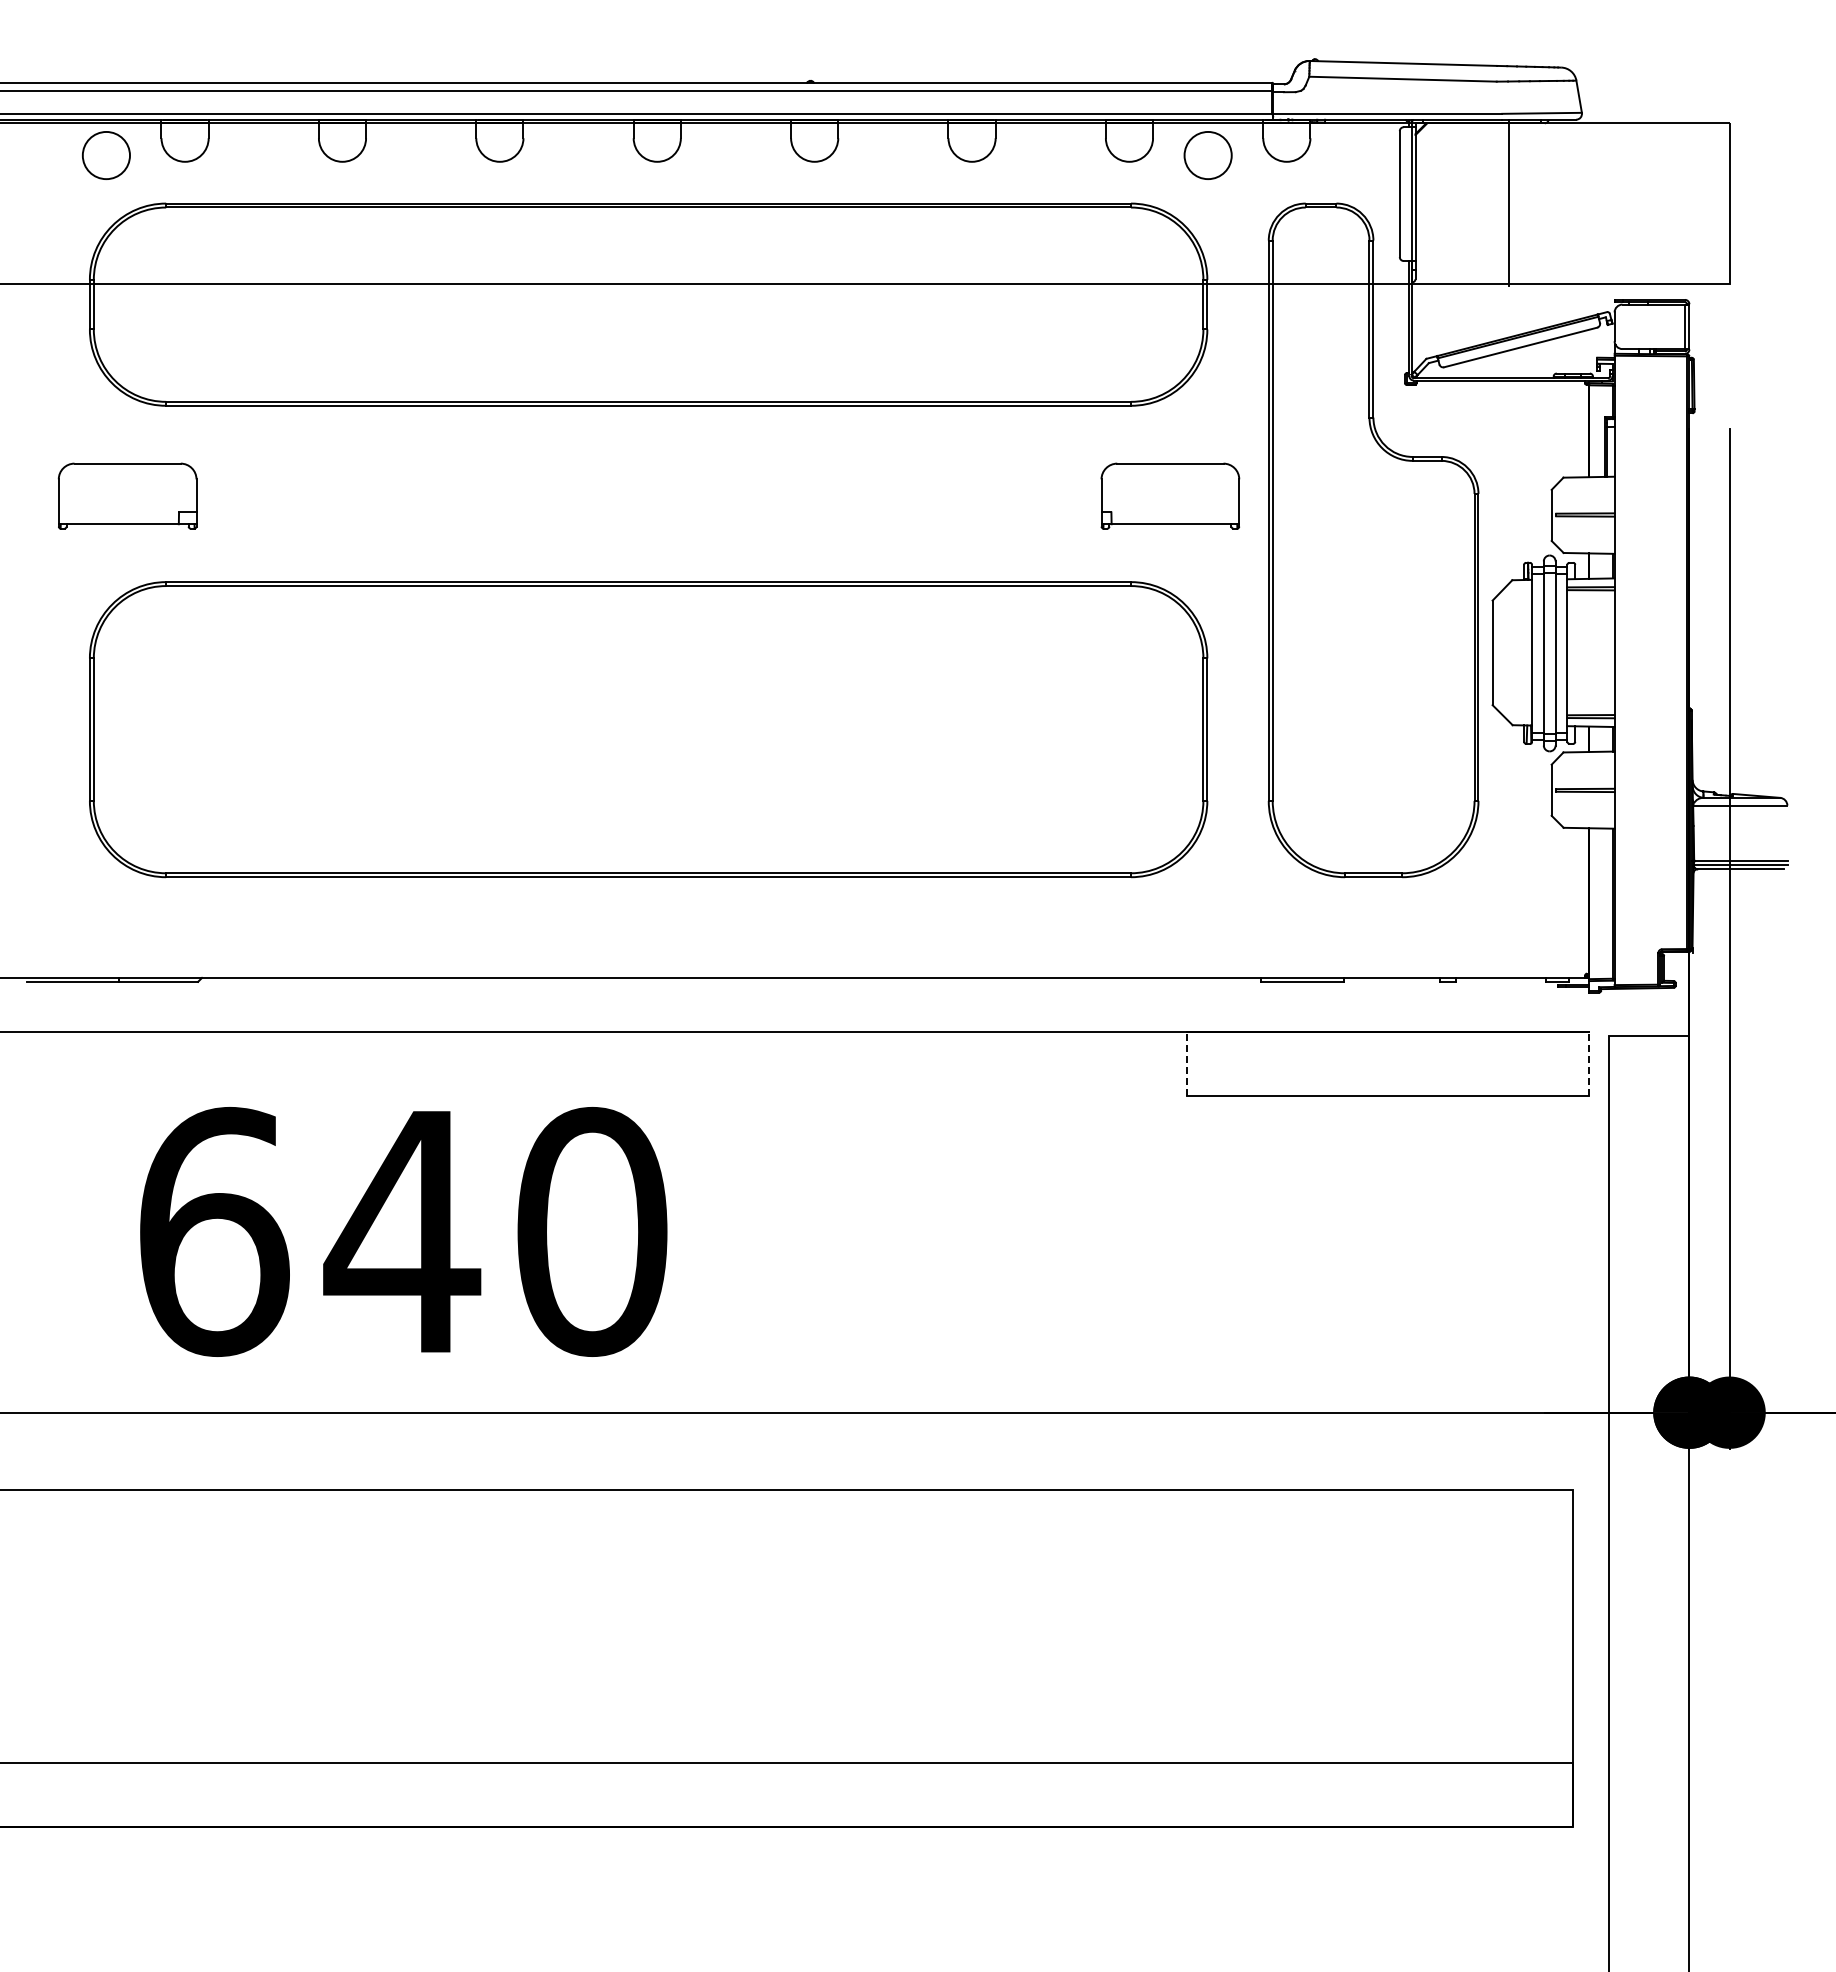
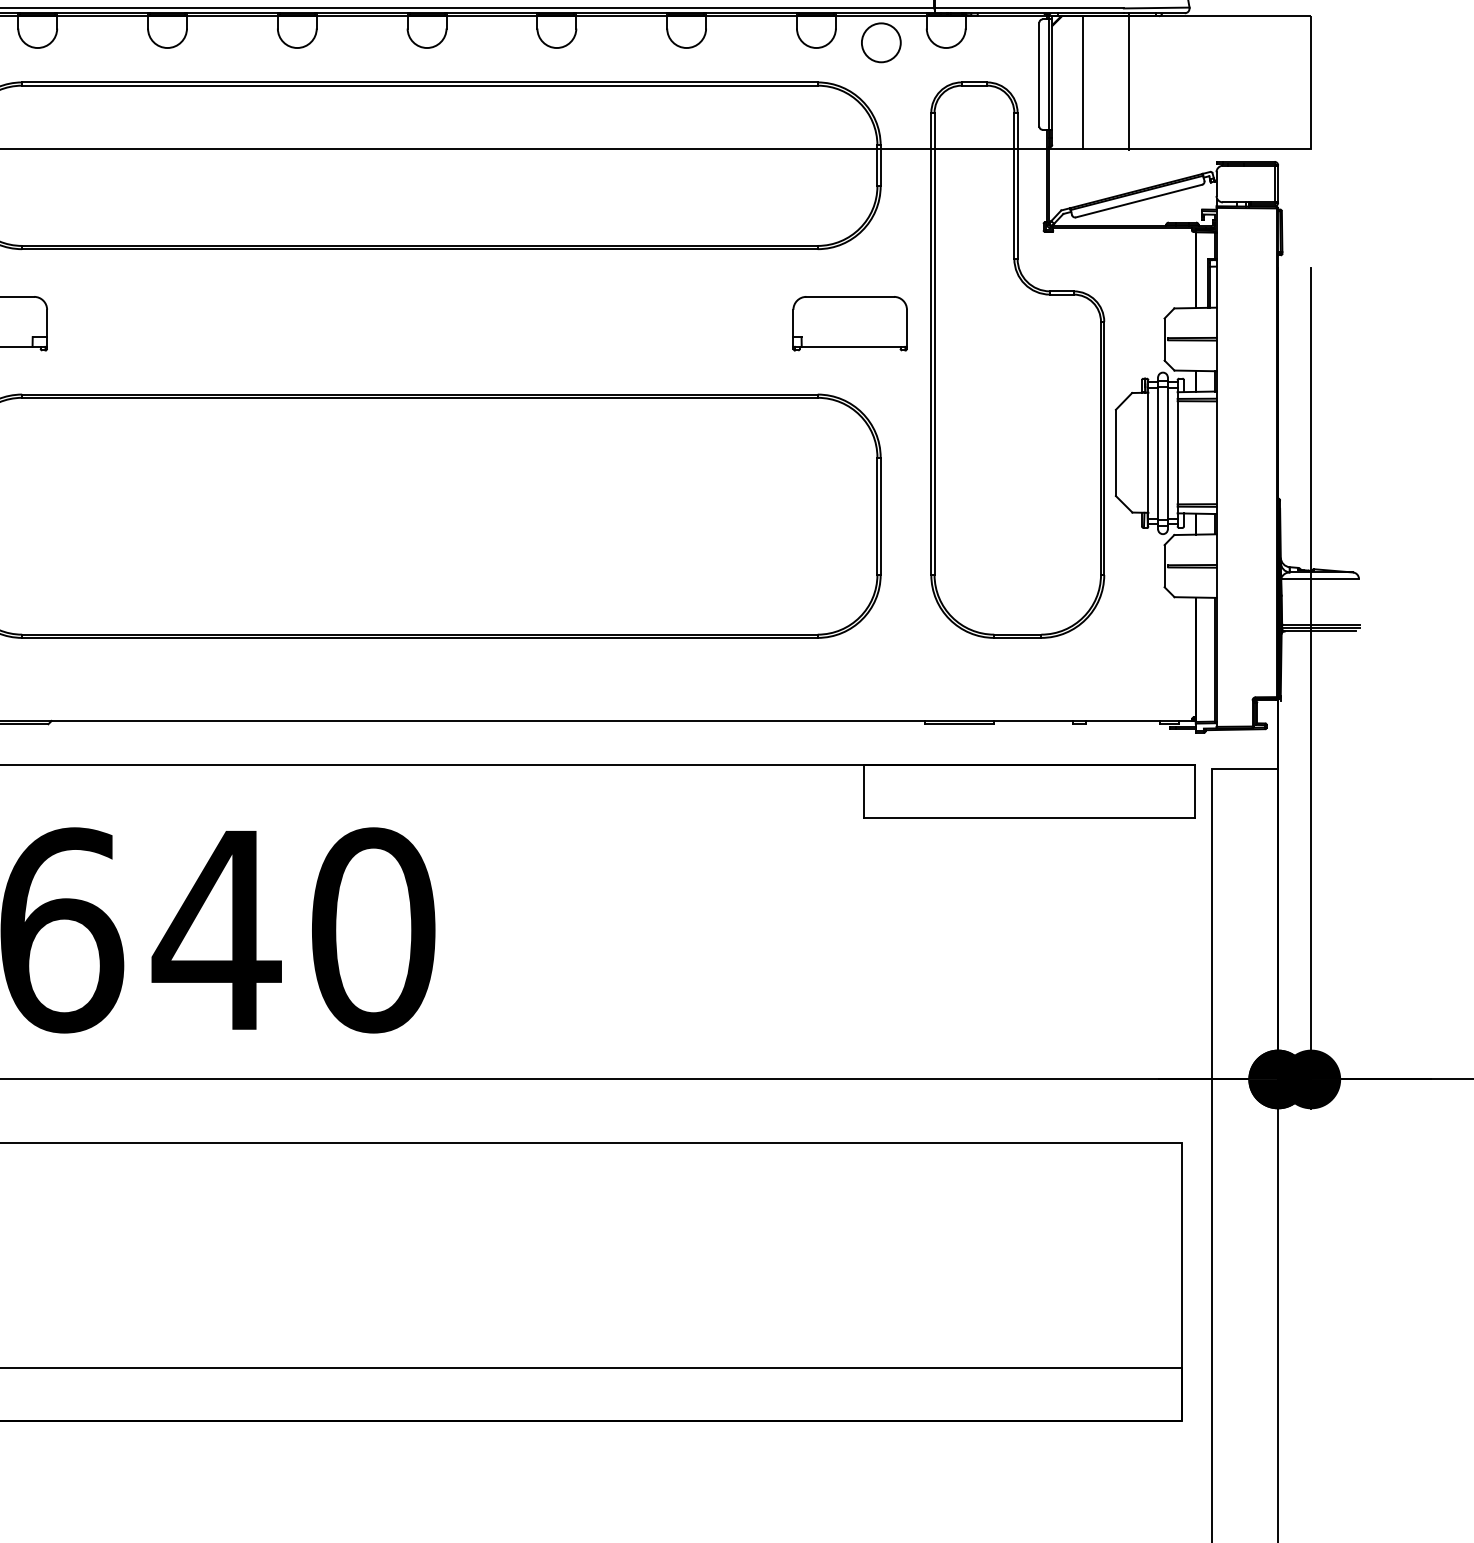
line: (1452, 203) -> (1082, 82), added
line: (1187, 1063) -> (864, 791), dashed -> solid
line: (1588, 1063) -> (1194, 791), dashed -> solid

